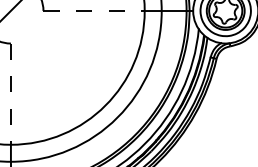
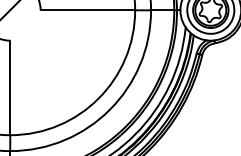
line: (94, 11) -> (88, 10), dashed -> solid
line: (10, 94) -> (9, 88), dashed -> solid

